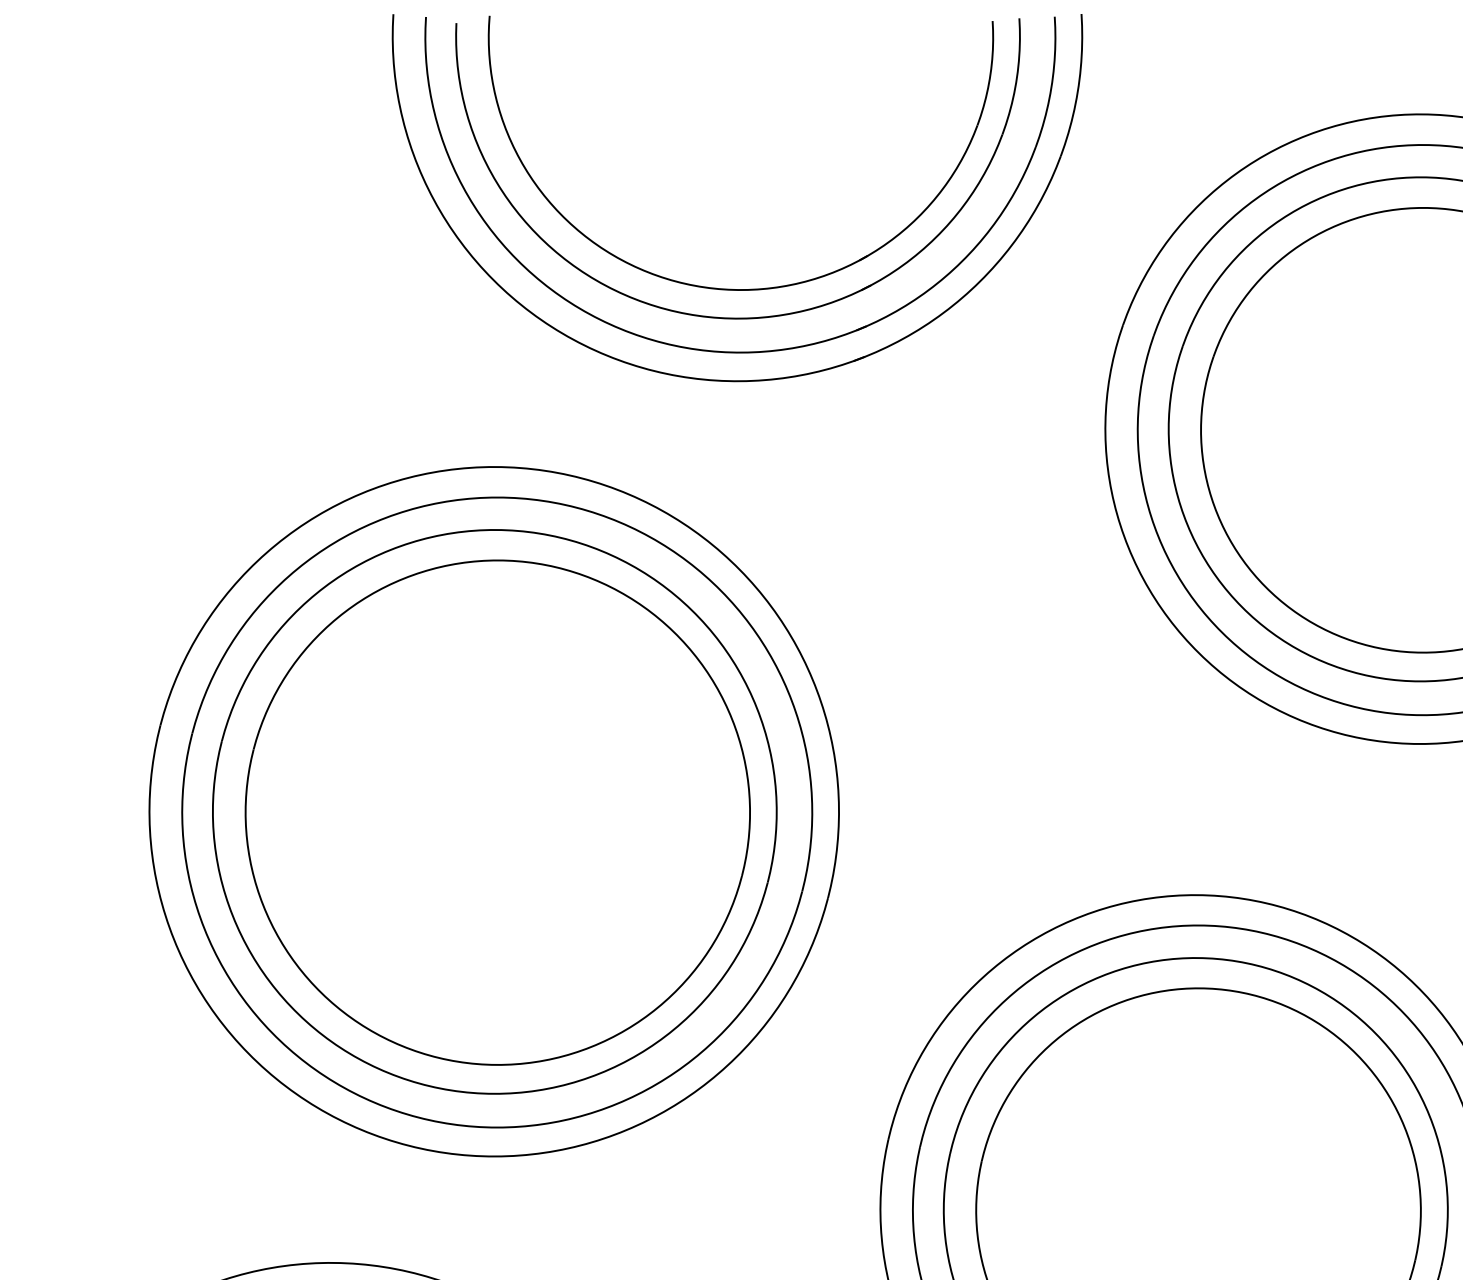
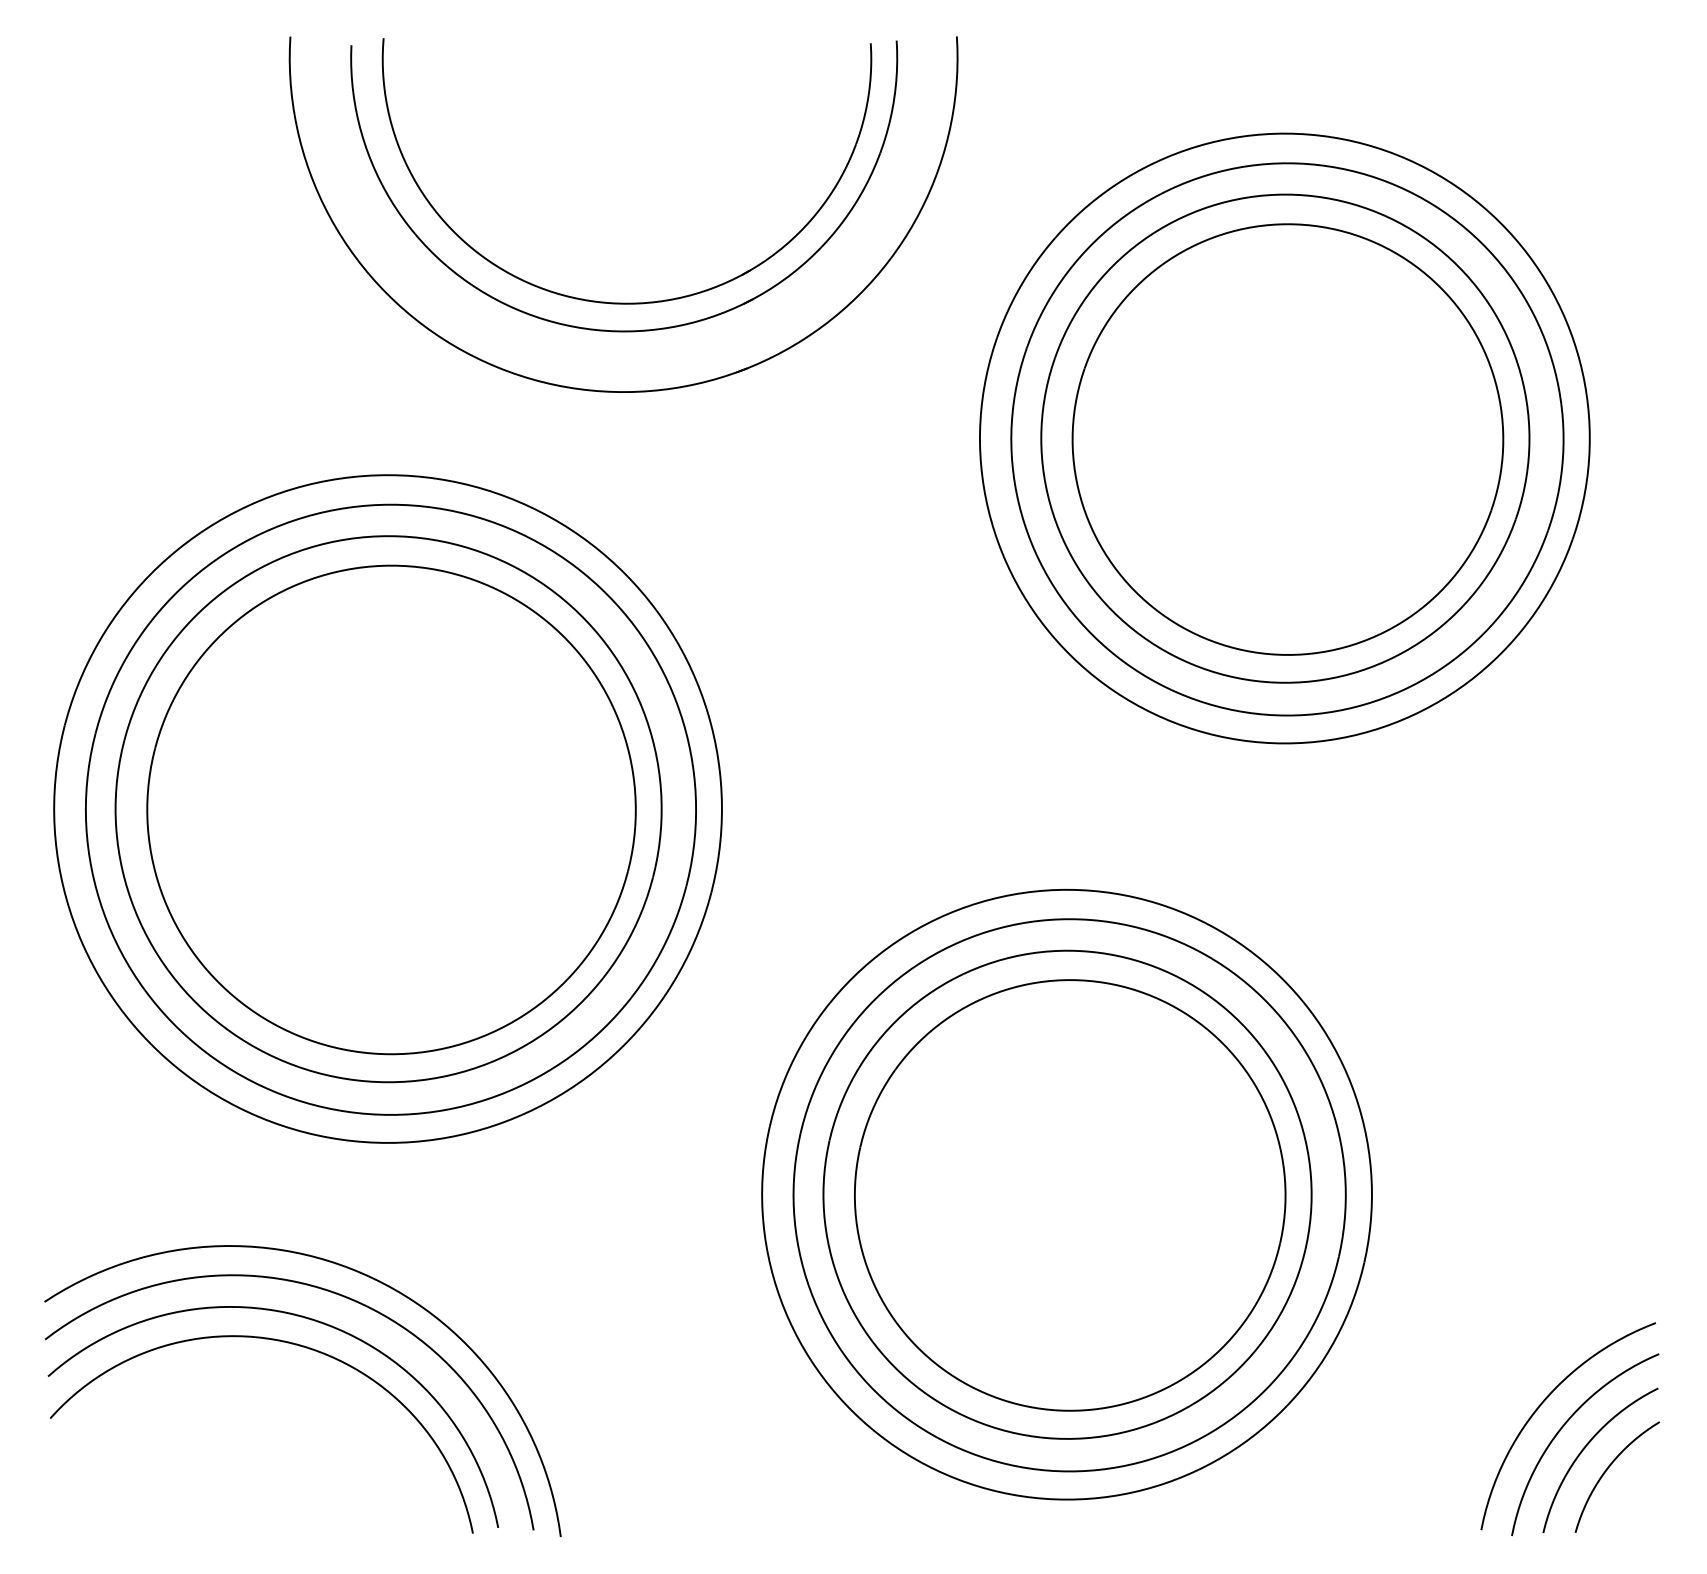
part: (740, 351) -> (626, 363), removed

